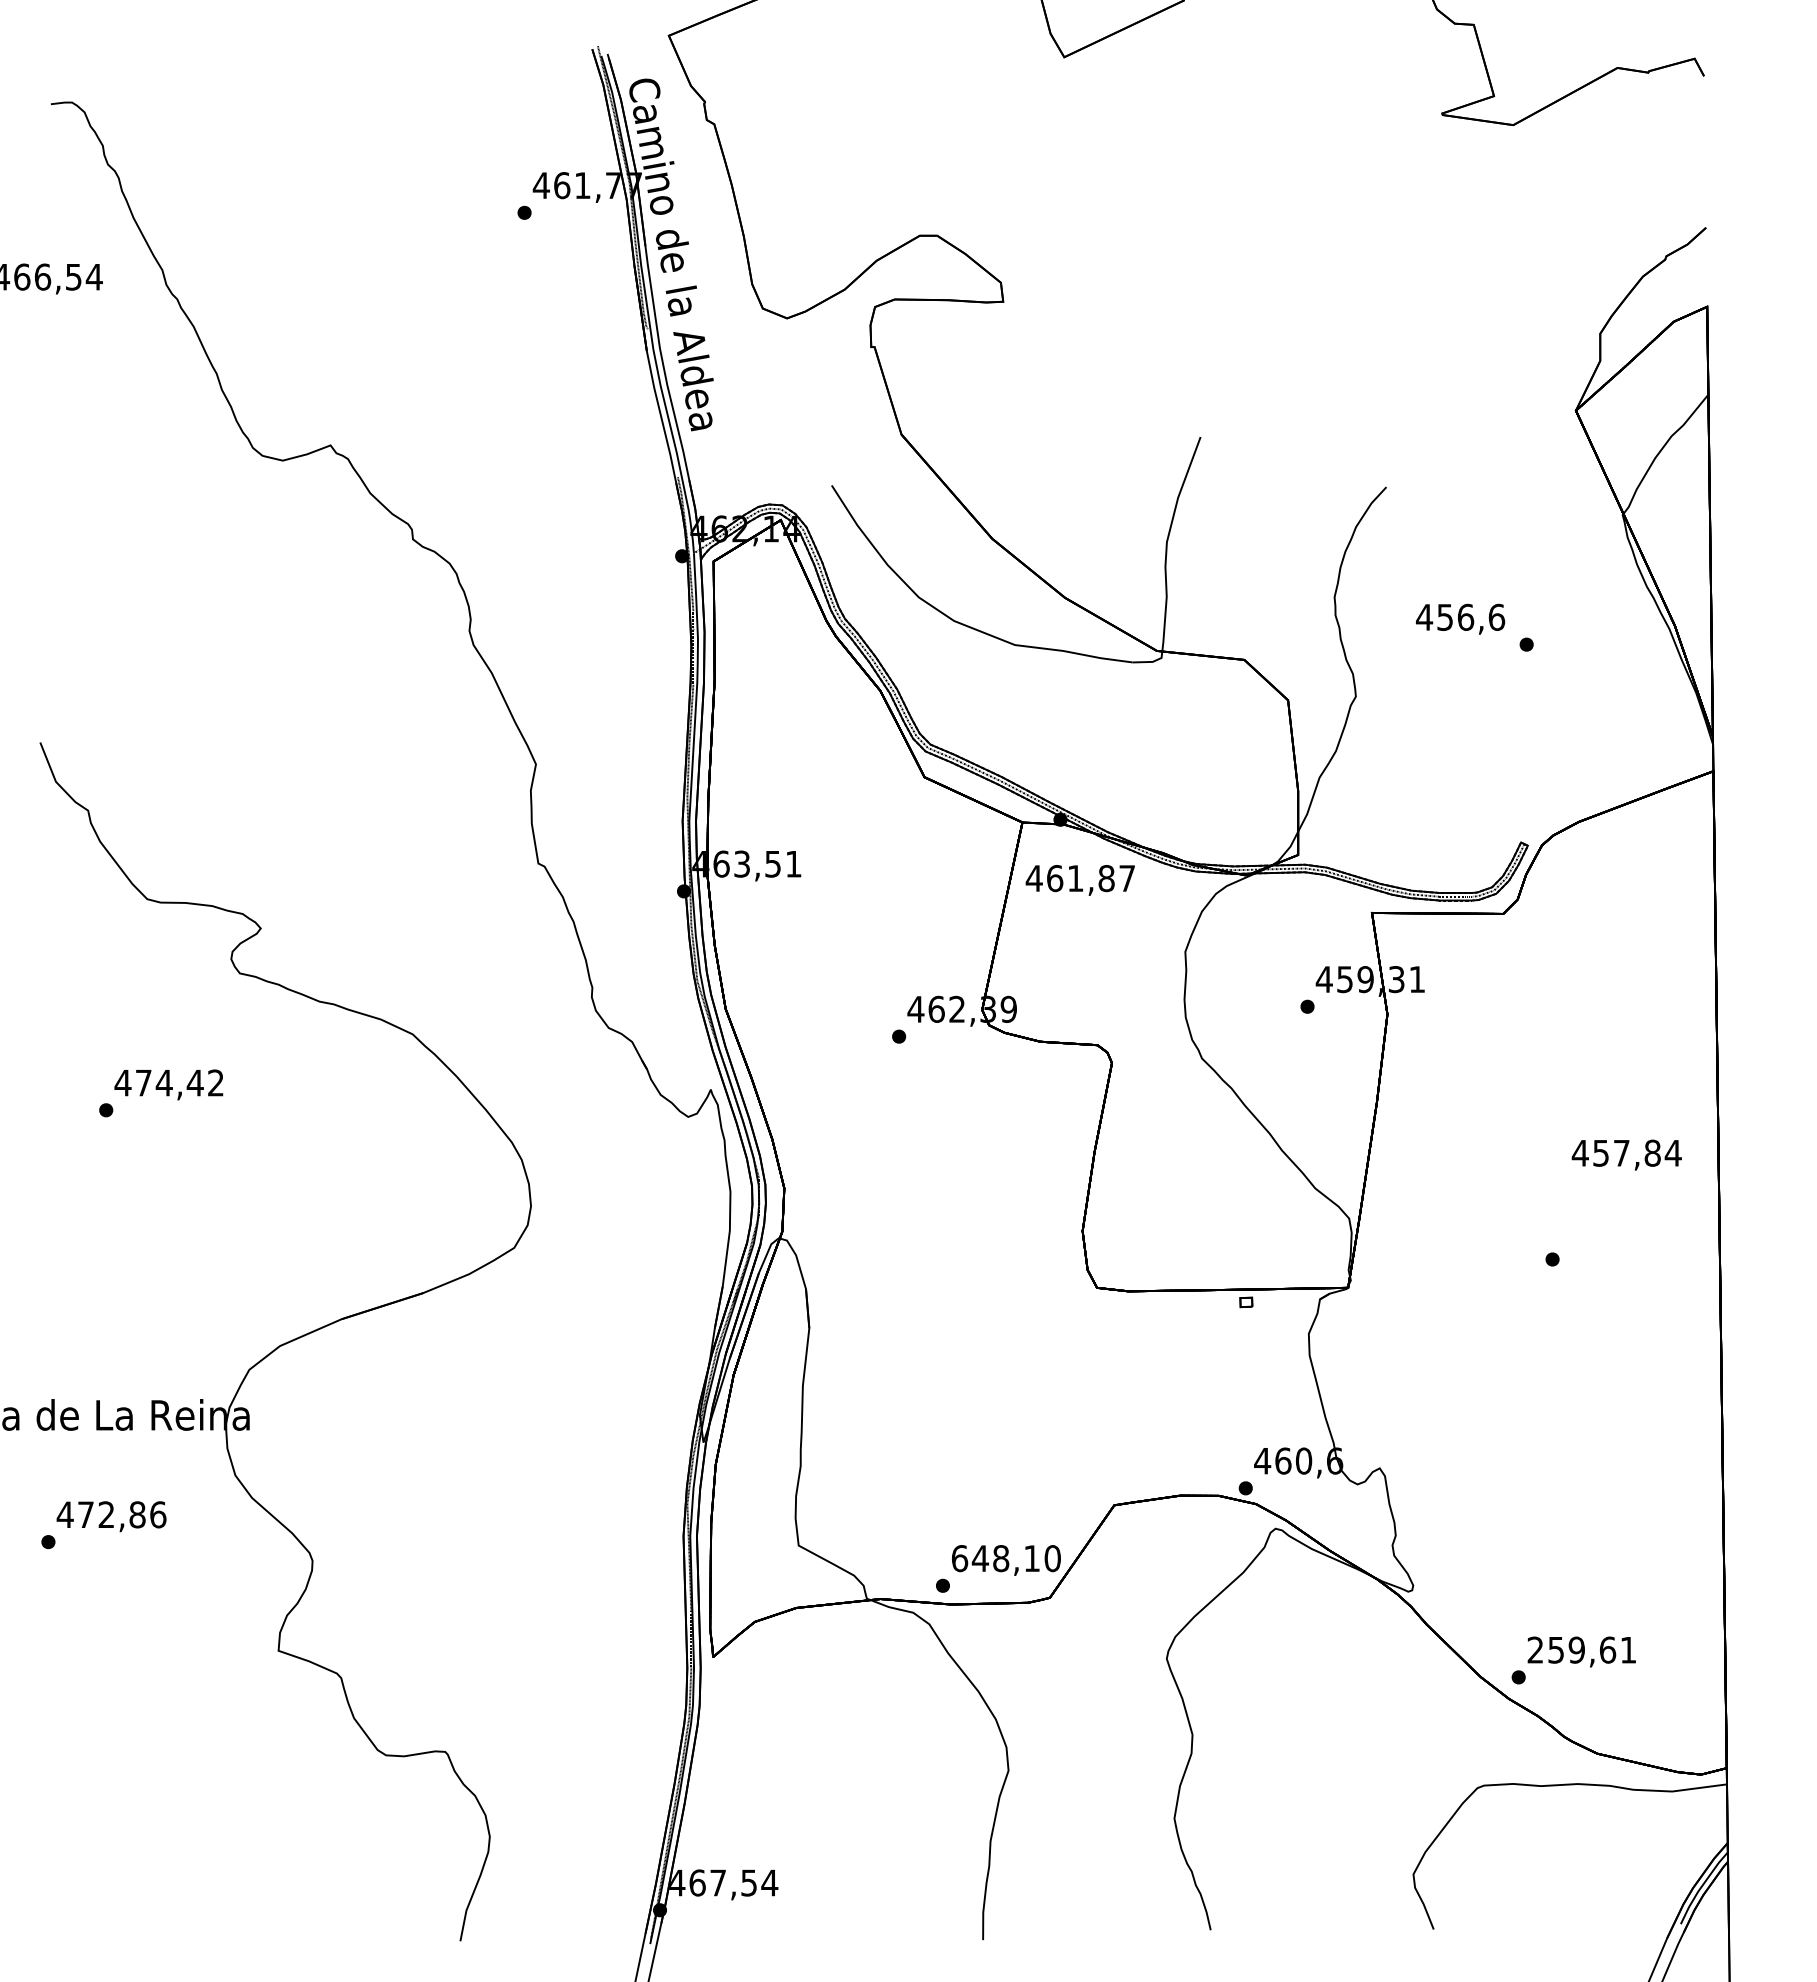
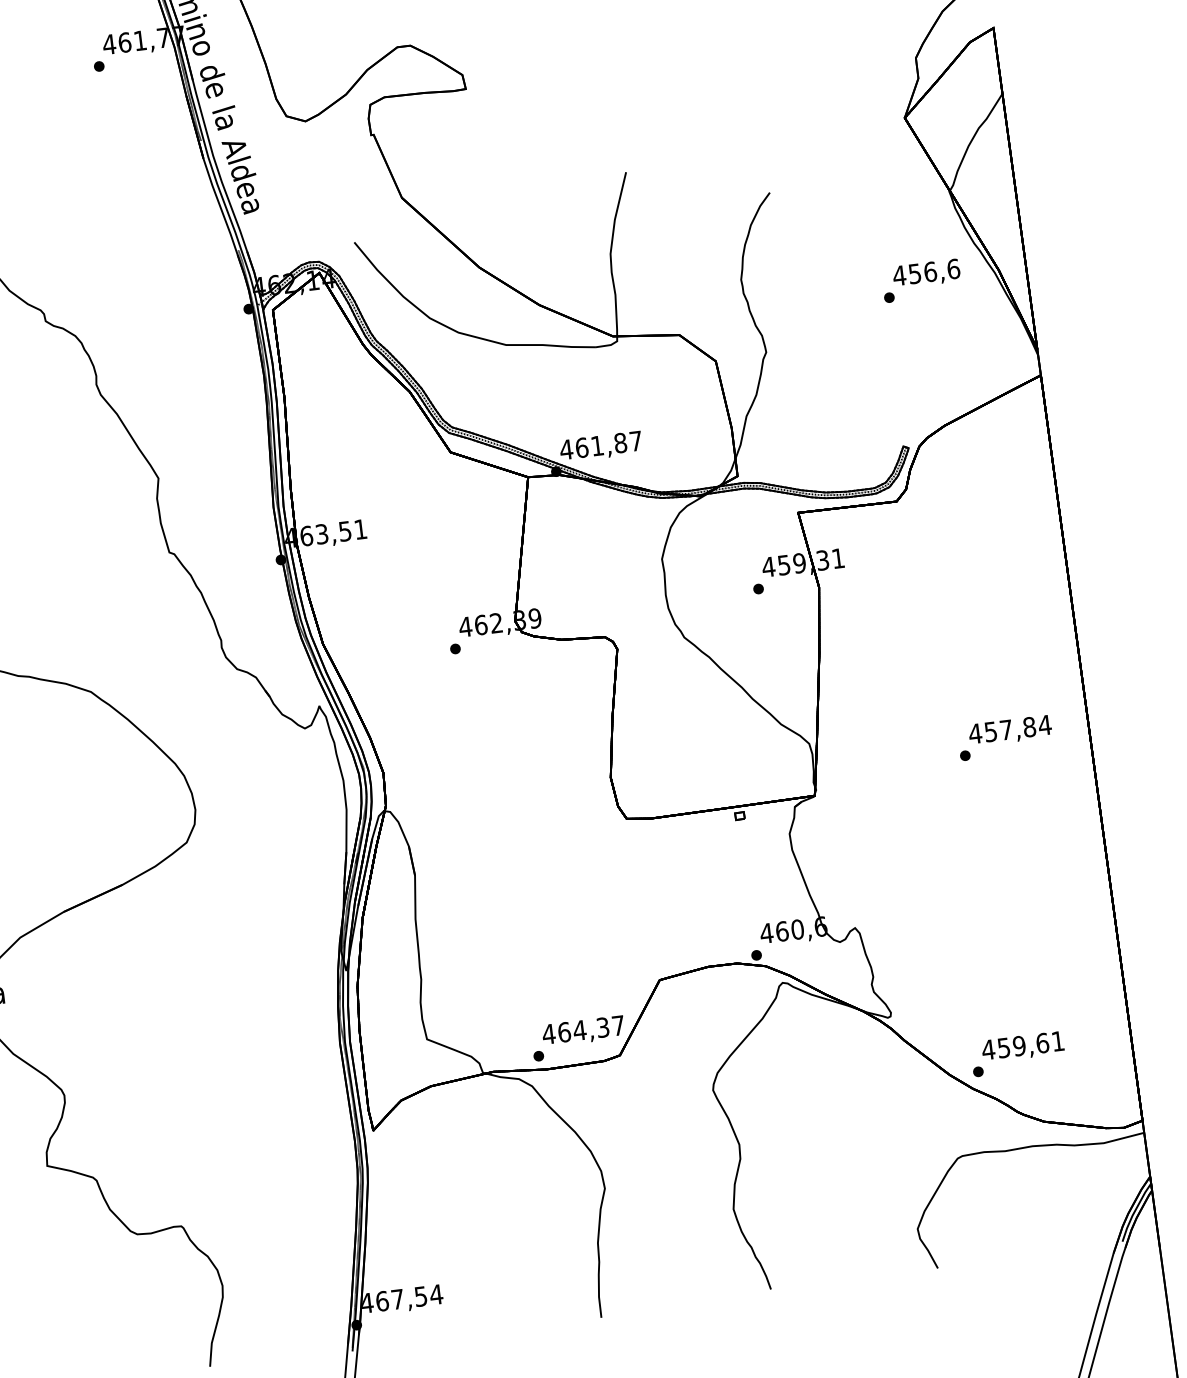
text: (1460, 618) -> (926, 273), moved
text: (1079, 880) -> (600, 447), moved
text: (1626, 1154) -> (1010, 730), moved
text: (1005, 1558) -> (583, 1029), 648,10 -> 464,37
text: (1535, 1649) -> (988, 1049), 259,61 -> 459,61

